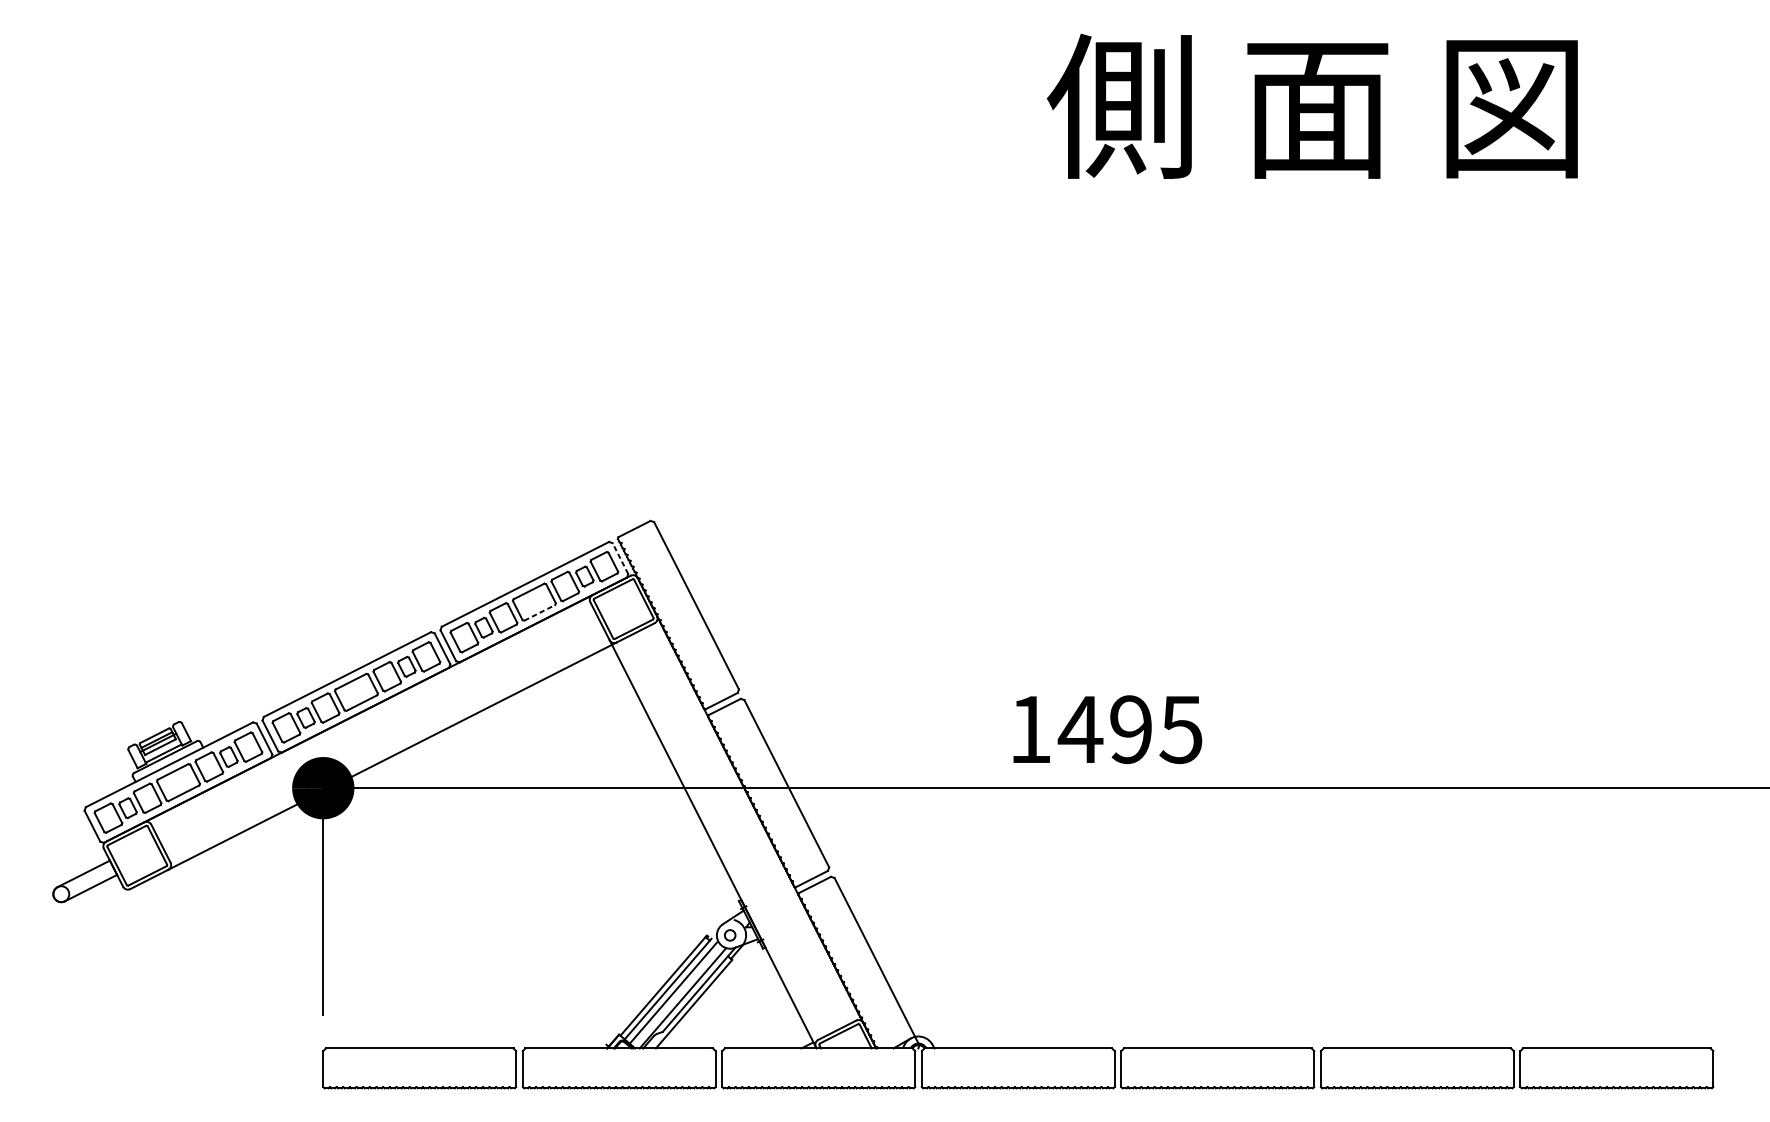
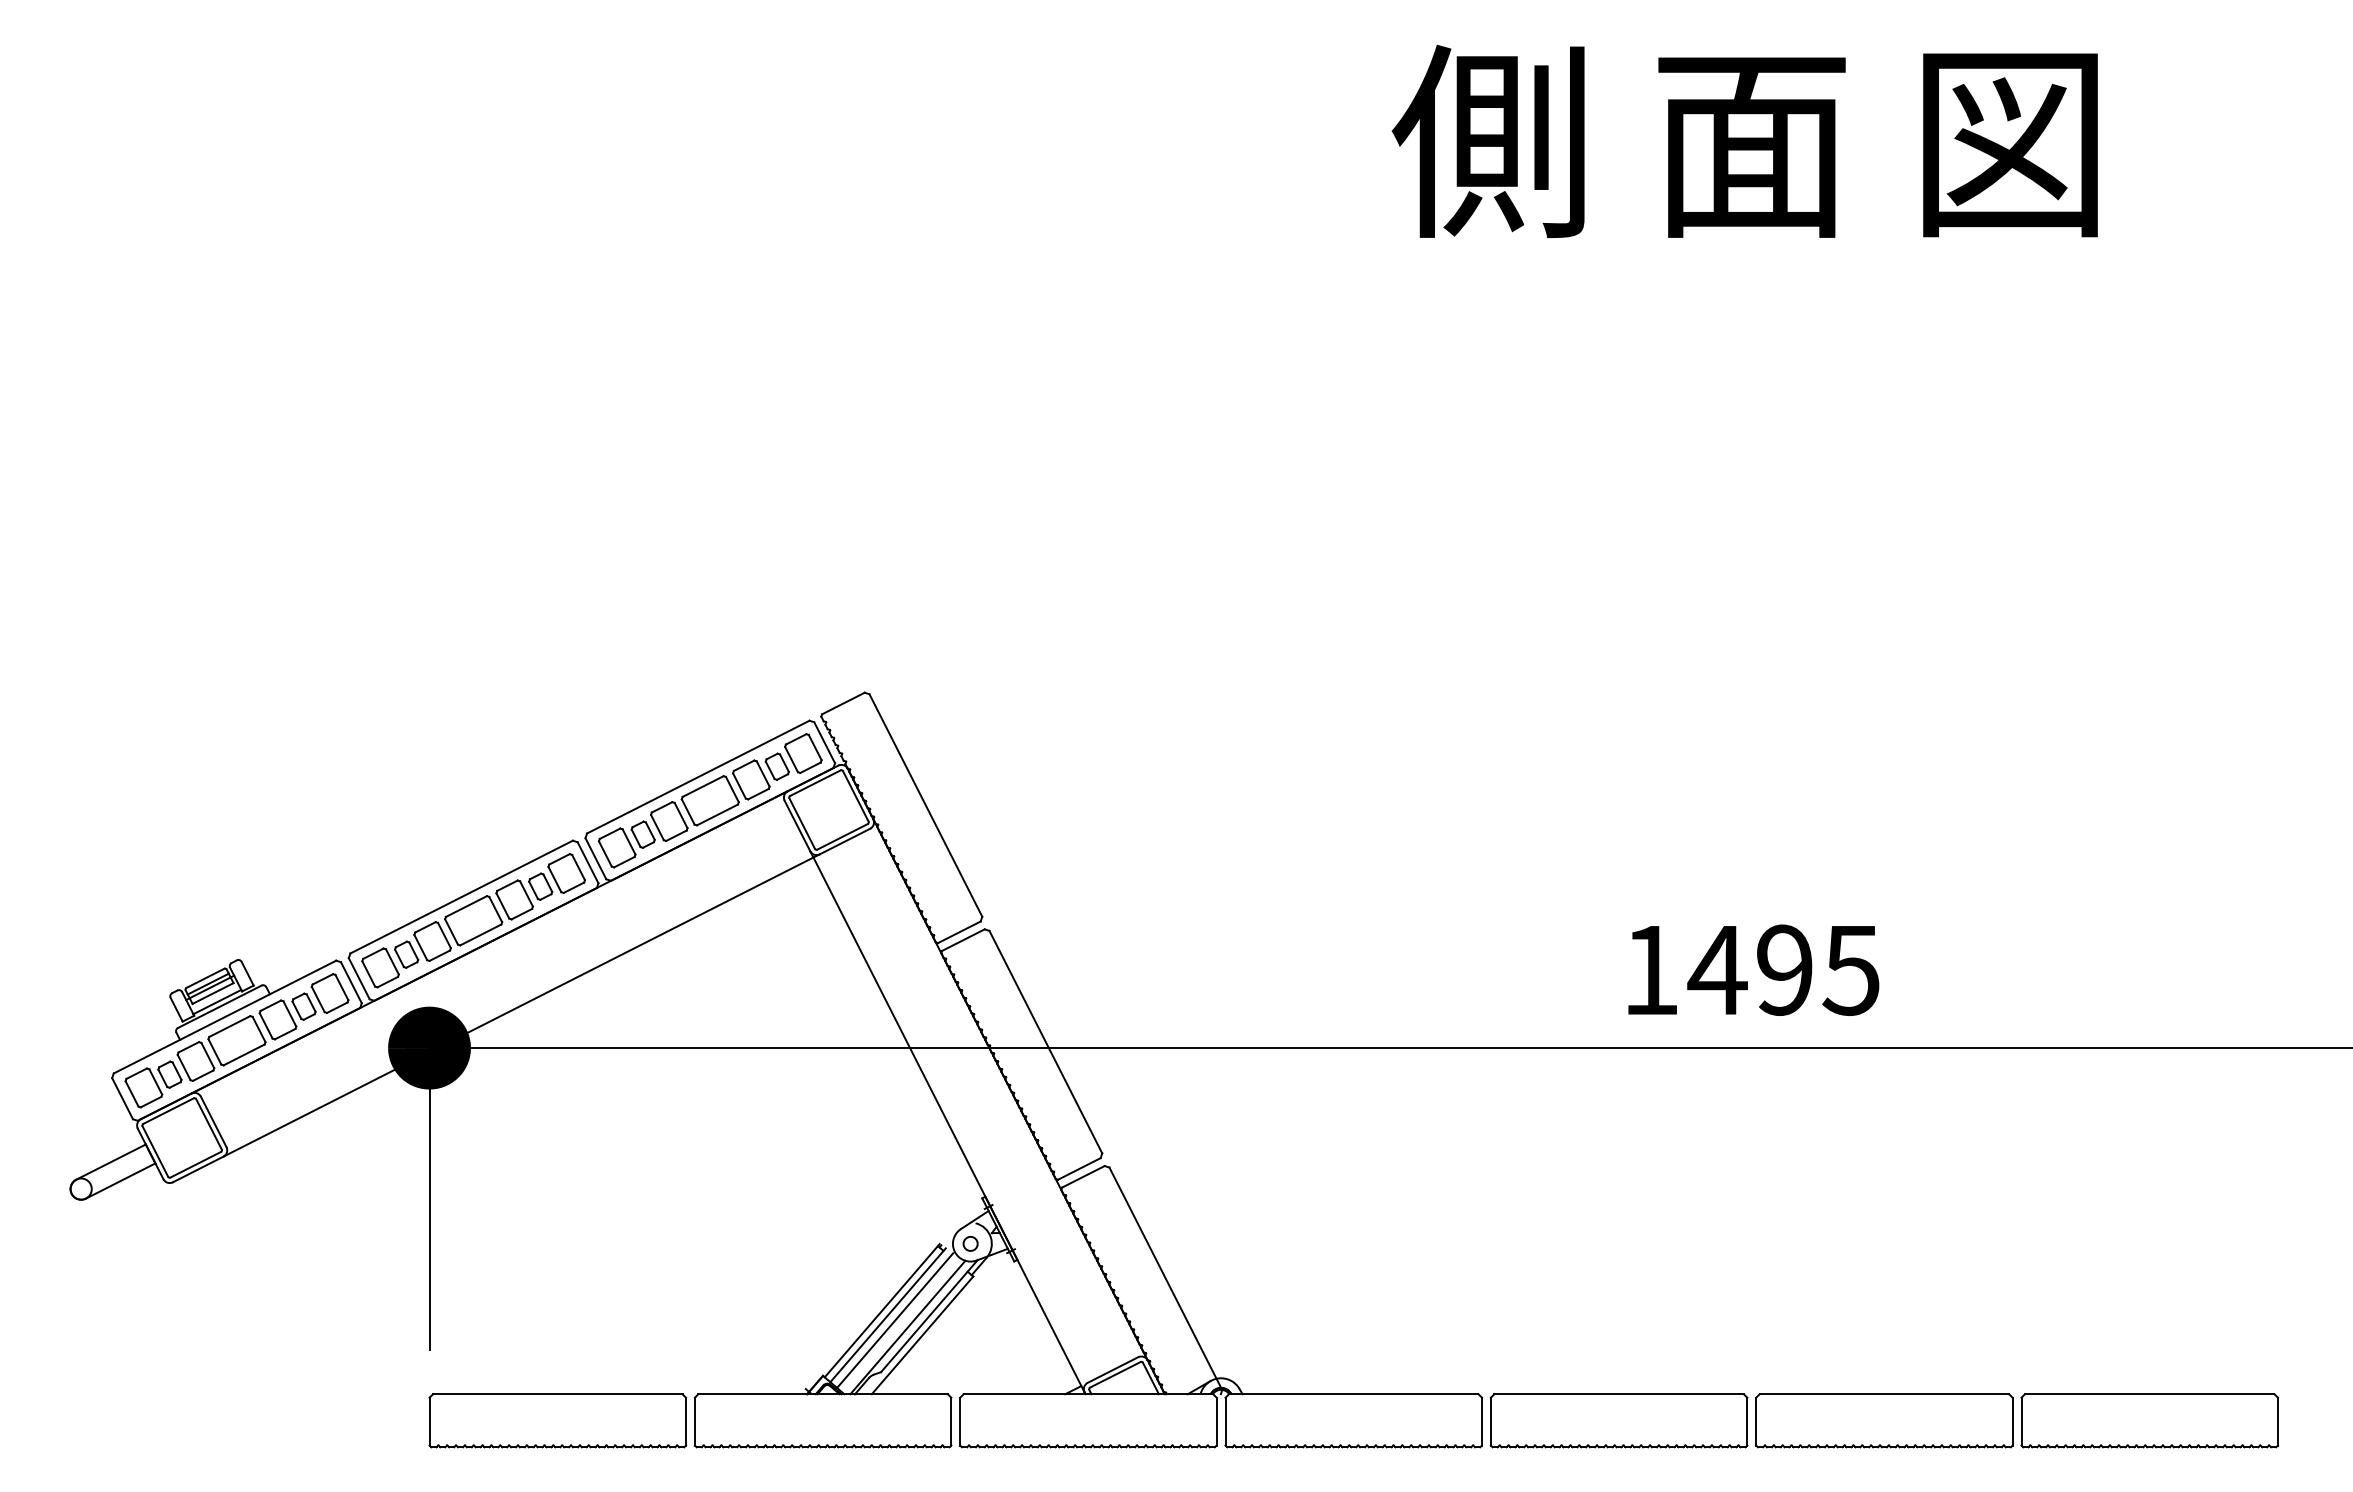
line: (620, 558) -> (824, 742), dashed -> solid
line: (539, 612) -> (717, 814), dashed -> solid
text: (1107, 729) -> (1753, 969), moved

